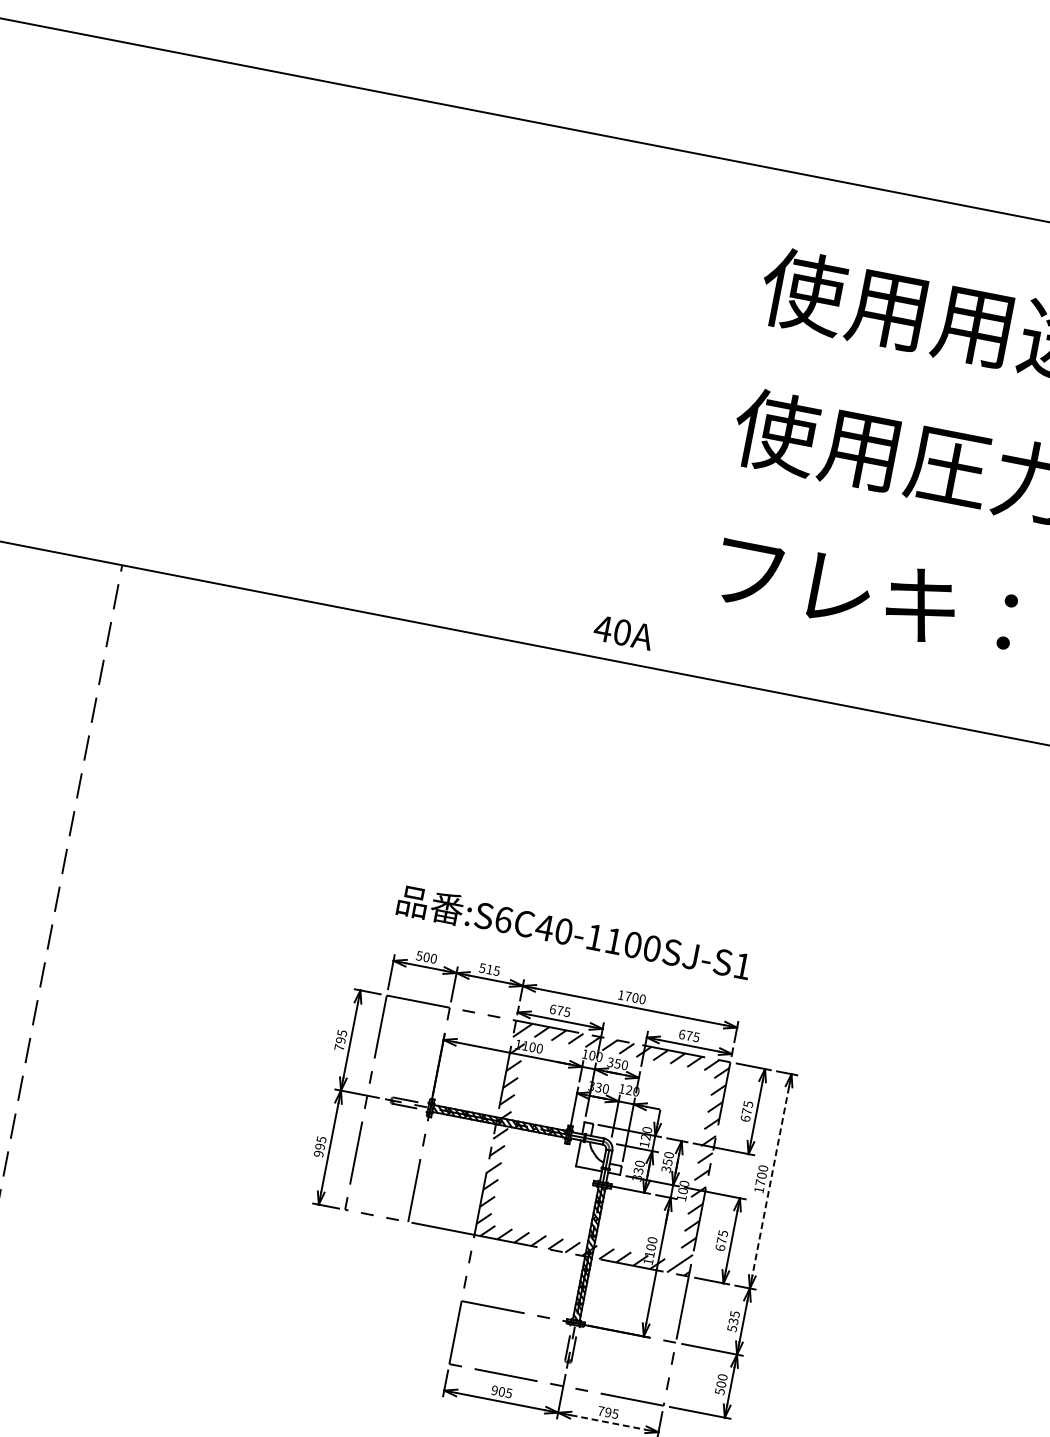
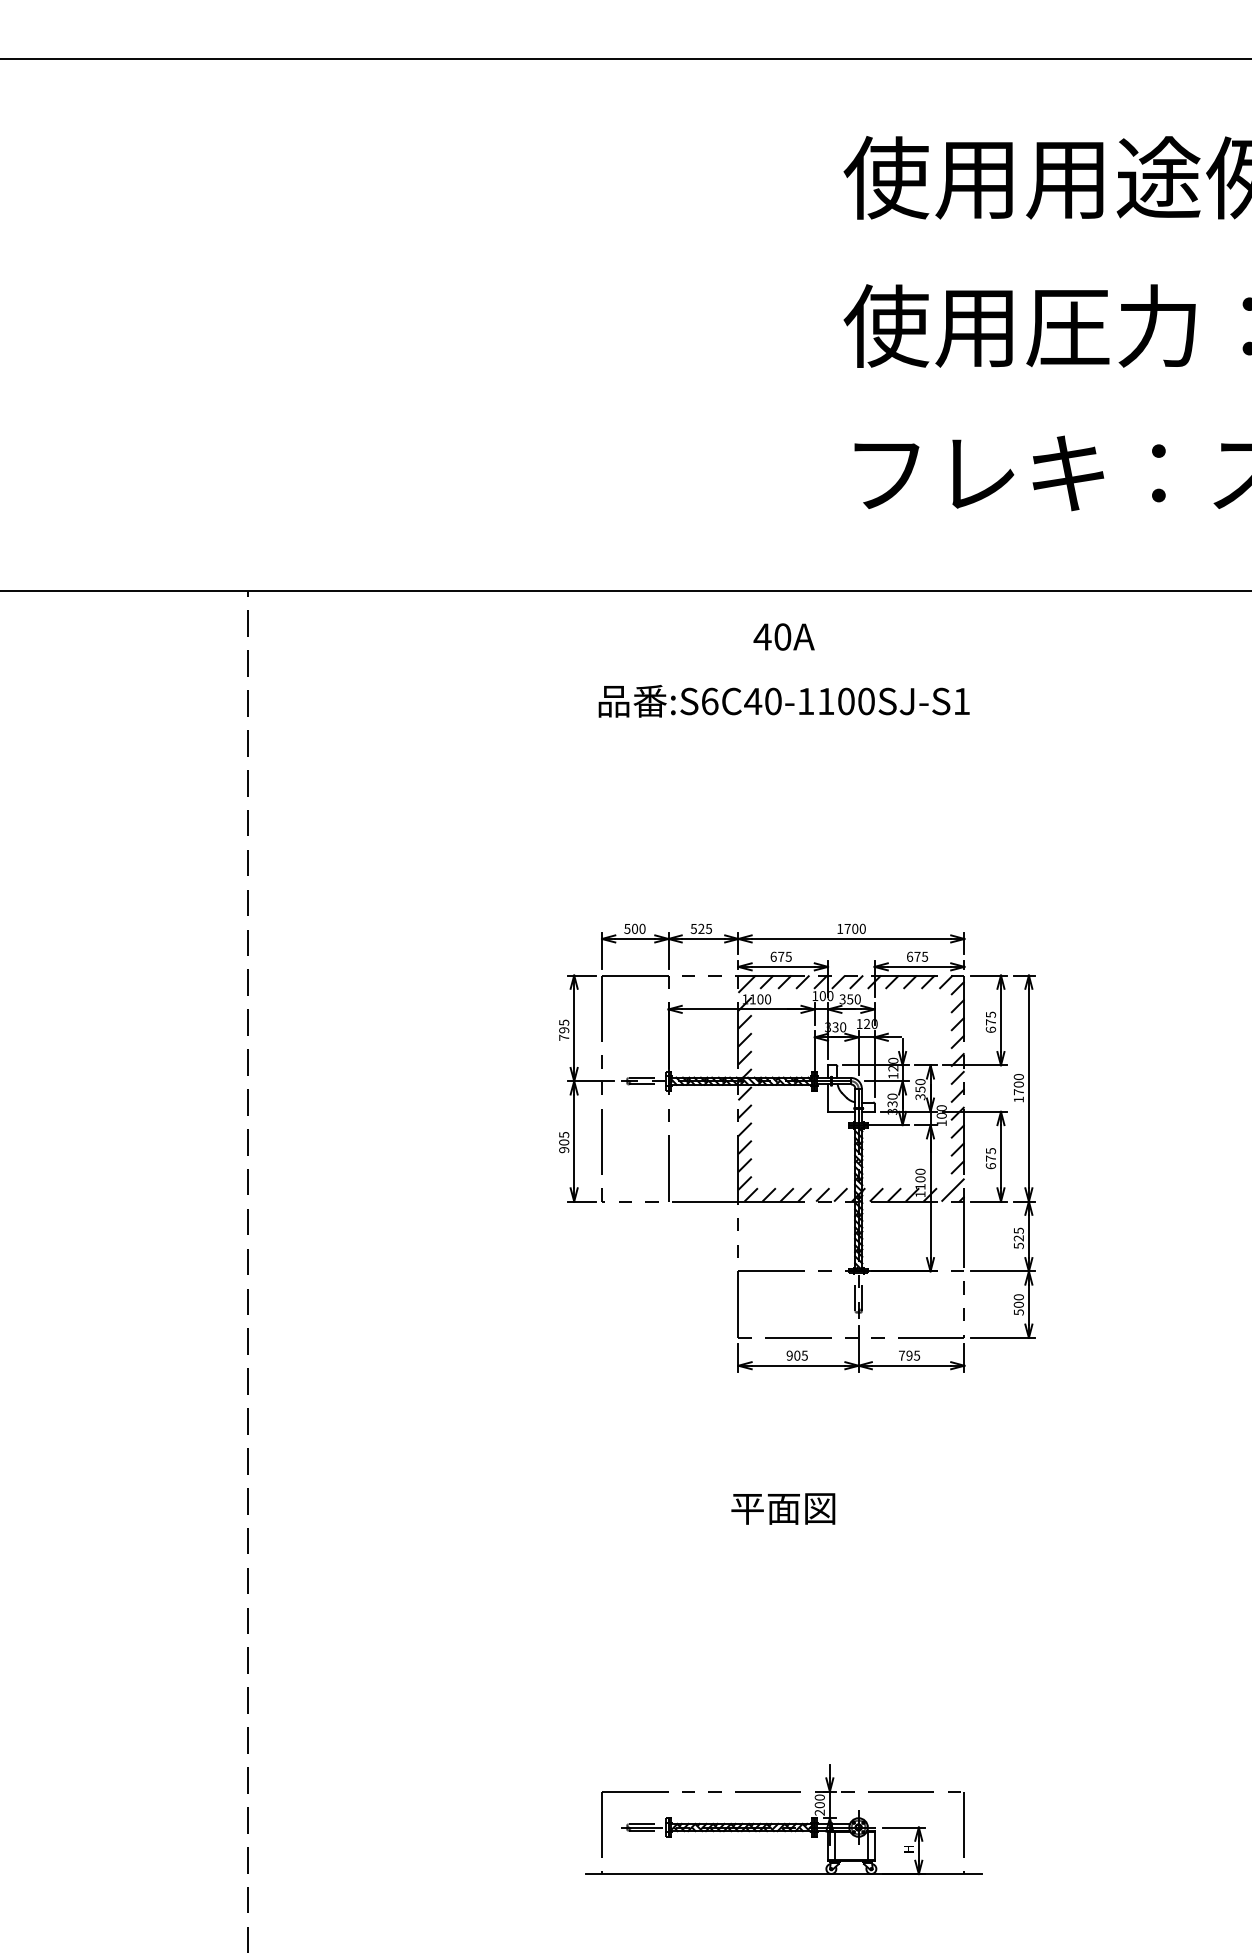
text: (623, 632) -> (783, 636), moved
text: (573, 933) -> (783, 701), moved
text: (489, 969) -> (701, 928), 515 -> 525
text: (320, 1146) -> (564, 1142), 995 -> 905
line: (770, 1181) -> (1028, 1088), dashed -> solid
text: (733, 1321) -> (1018, 1238), 535 -> 525
line: (608, 1422) -> (911, 1365), dashed -> solid

